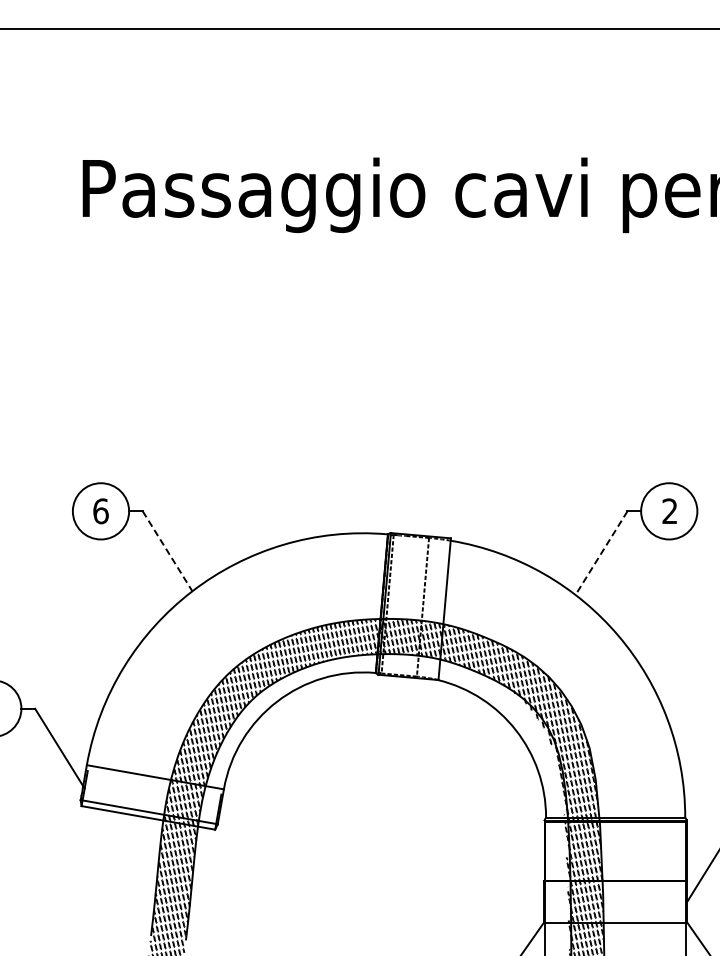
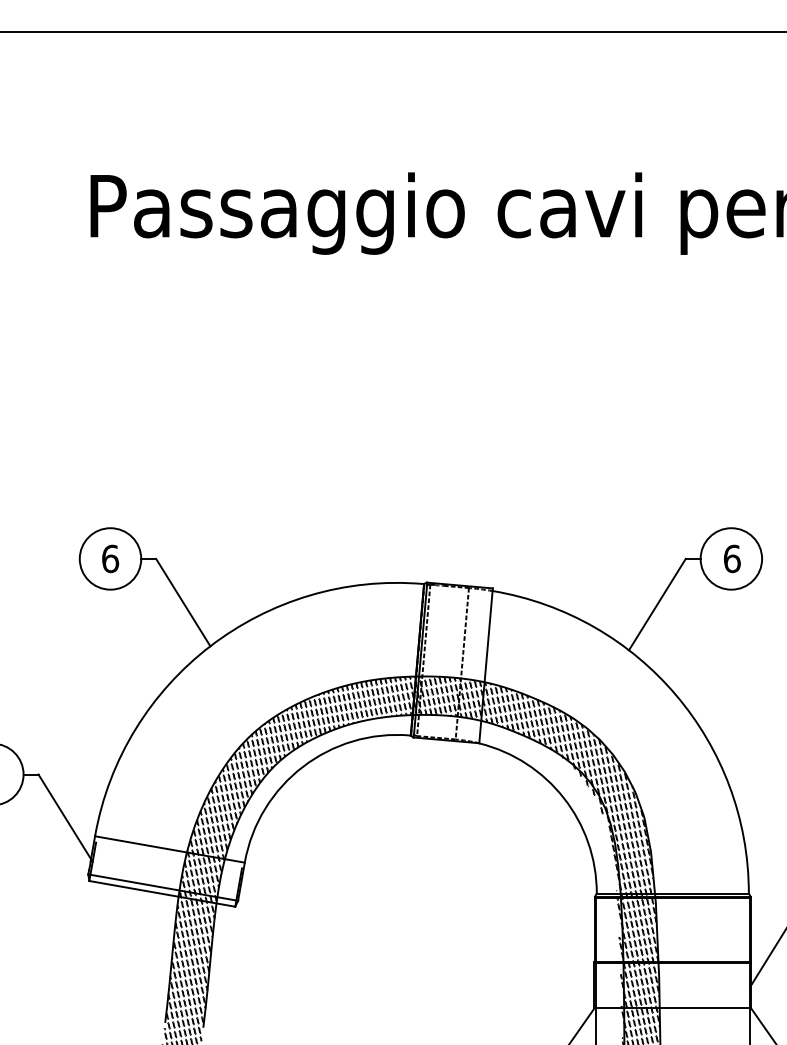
text: (669, 511) -> (731, 559), 2 -> 6
line: (167, 551) -> (183, 602), dashed -> solid
line: (601, 553) -> (657, 604), dashed -> solid

